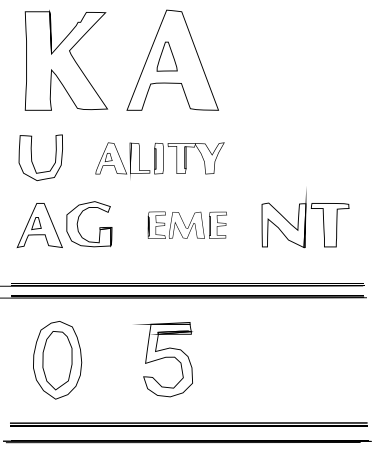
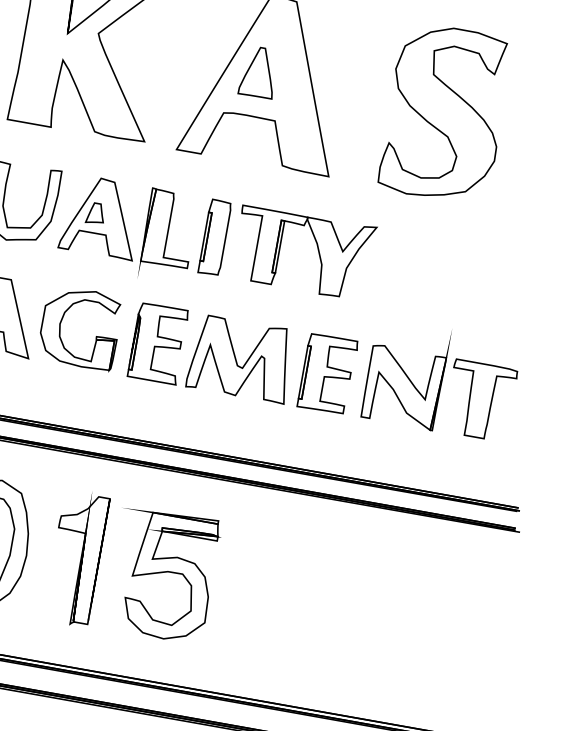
part: (279, 61) -> (444, 113), added
part: (159, 160) -> (215, 242), size x1.43
part: (187, 224) -> (243, 357), size x1.67
part: (110, 359) -> (75, 558), added

